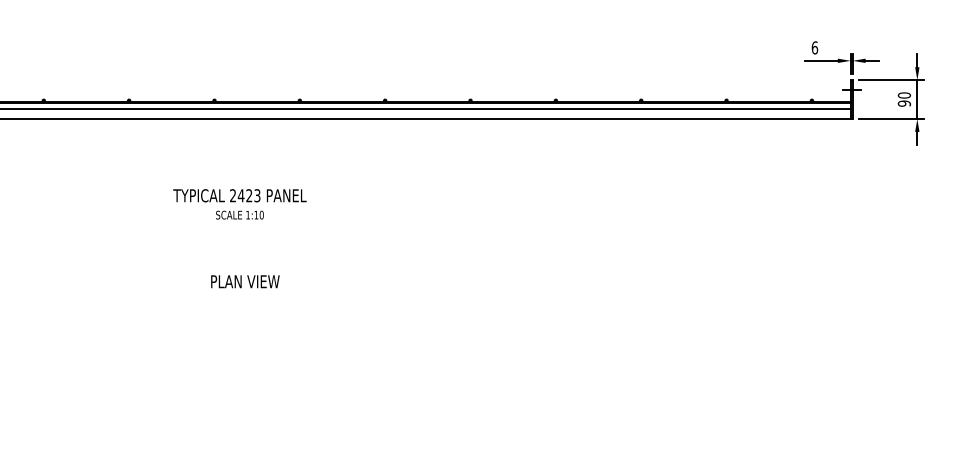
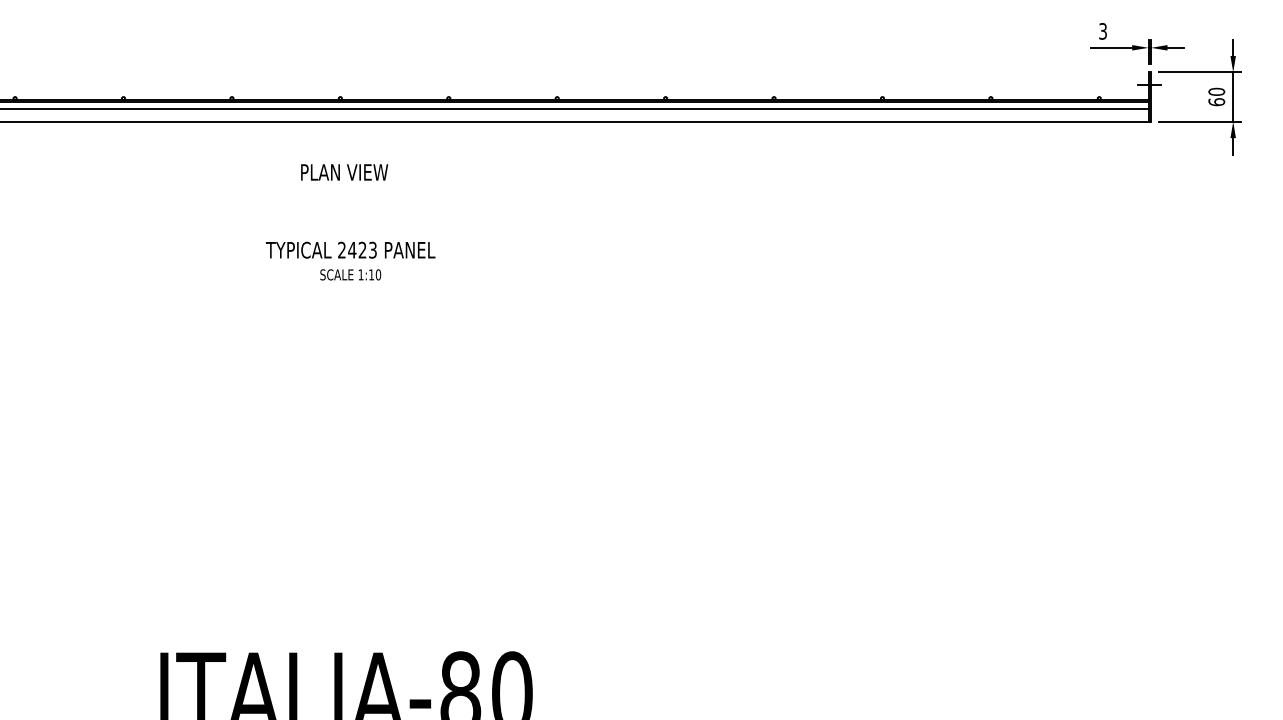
text: (815, 47) -> (1103, 31), 6 -> 3
text: (904, 103) -> (1216, 102), 90 -> 60
text: (239, 203) -> (350, 260), moved
text: (245, 281) -> (344, 172), moved

